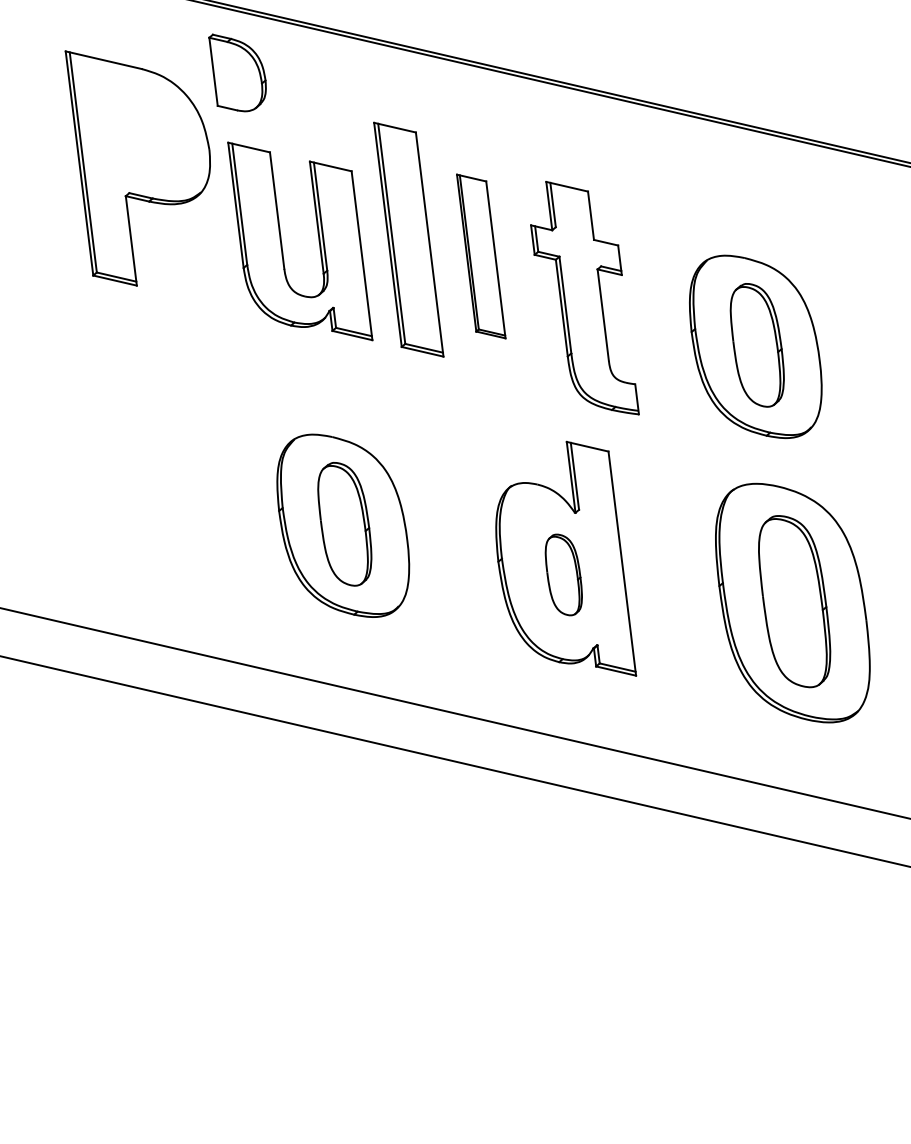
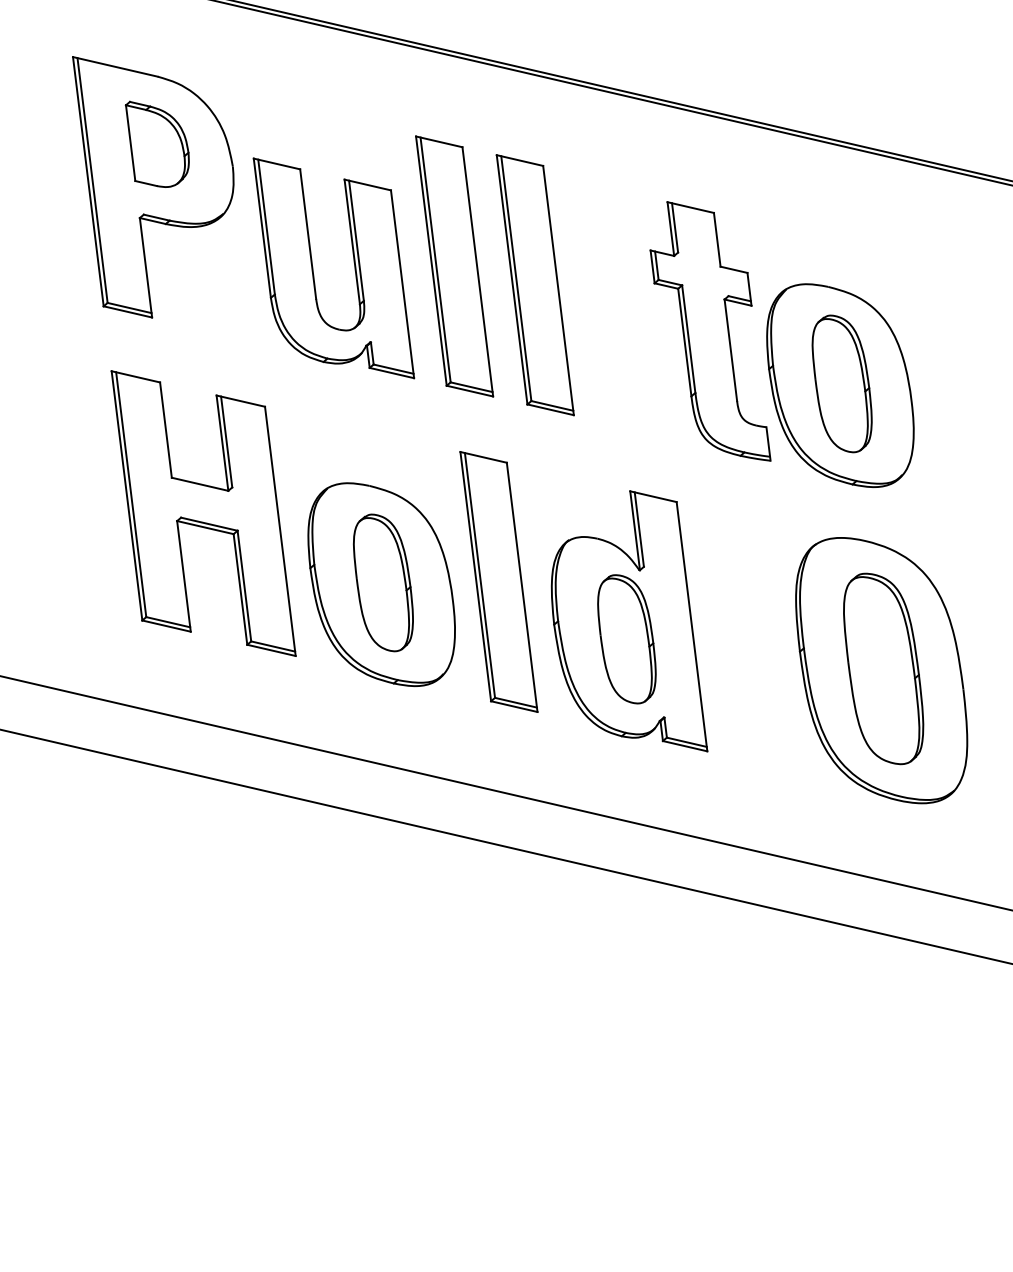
part: (237, 72) -> (157, 143), moved
part: (480, 256) -> (534, 285), size x1.43
part: (584, 298) -> (710, 331), moved
part: (182, 461) -> (202, 513), added
part: (448, 523) -> (498, 582), added
part: (563, 574) -> (626, 638), size x1.43

